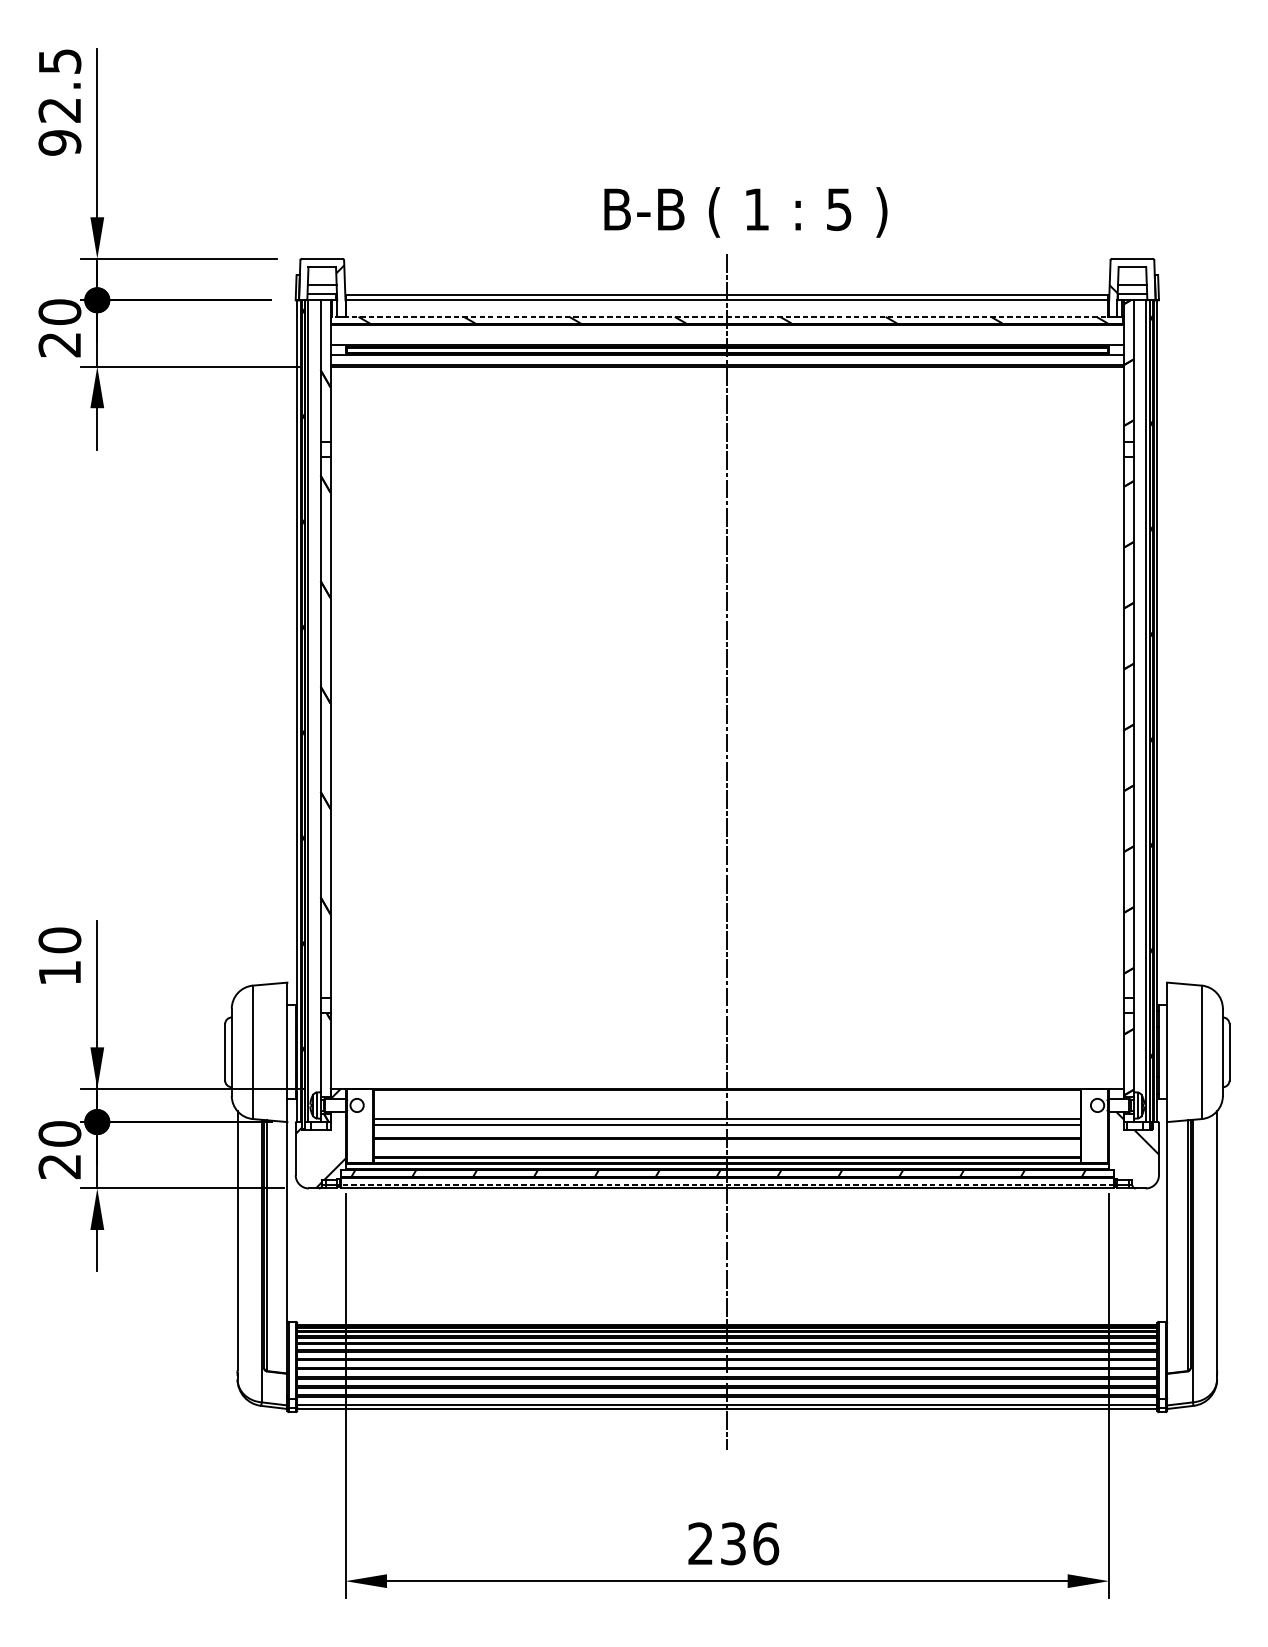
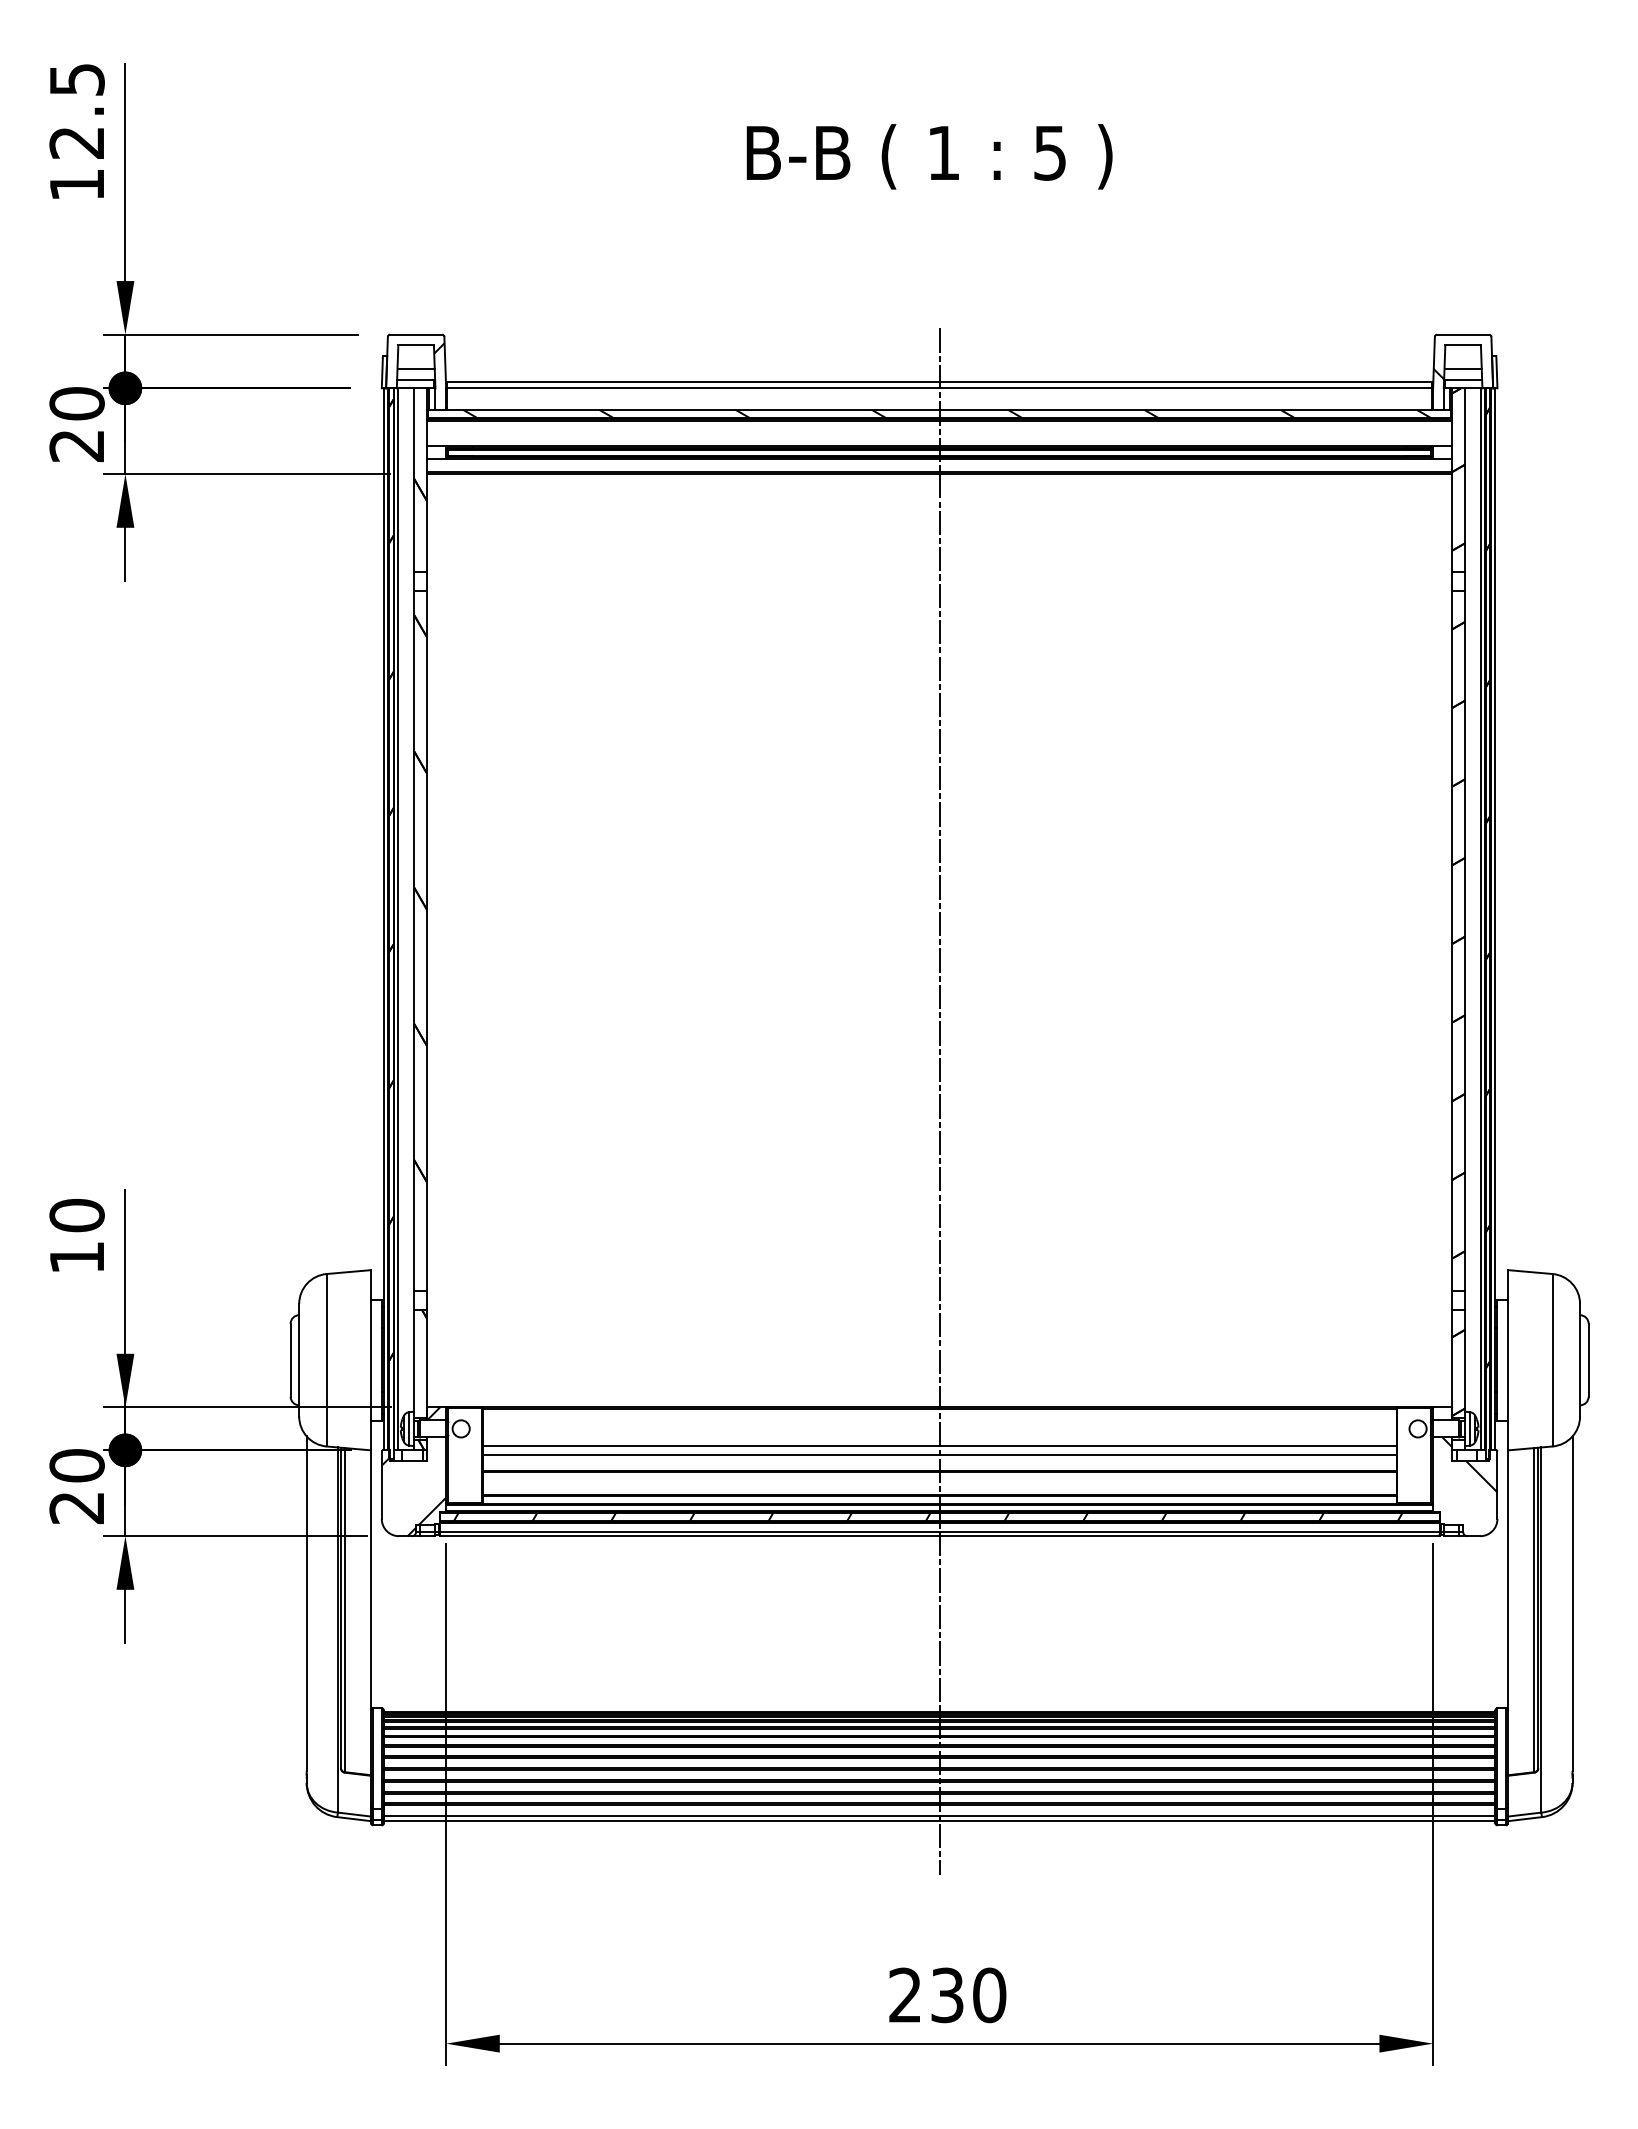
text: (59, 142) -> (76, 184), 92.5 -> 12.5
text: (745, 212) -> (929, 156), moved
line: (727, 316) -> (939, 409), dashed -> solid
line: (727, 1184) -> (939, 1531), dashed -> solid
text: (765, 1543) -> (989, 1995), 236 -> 230

